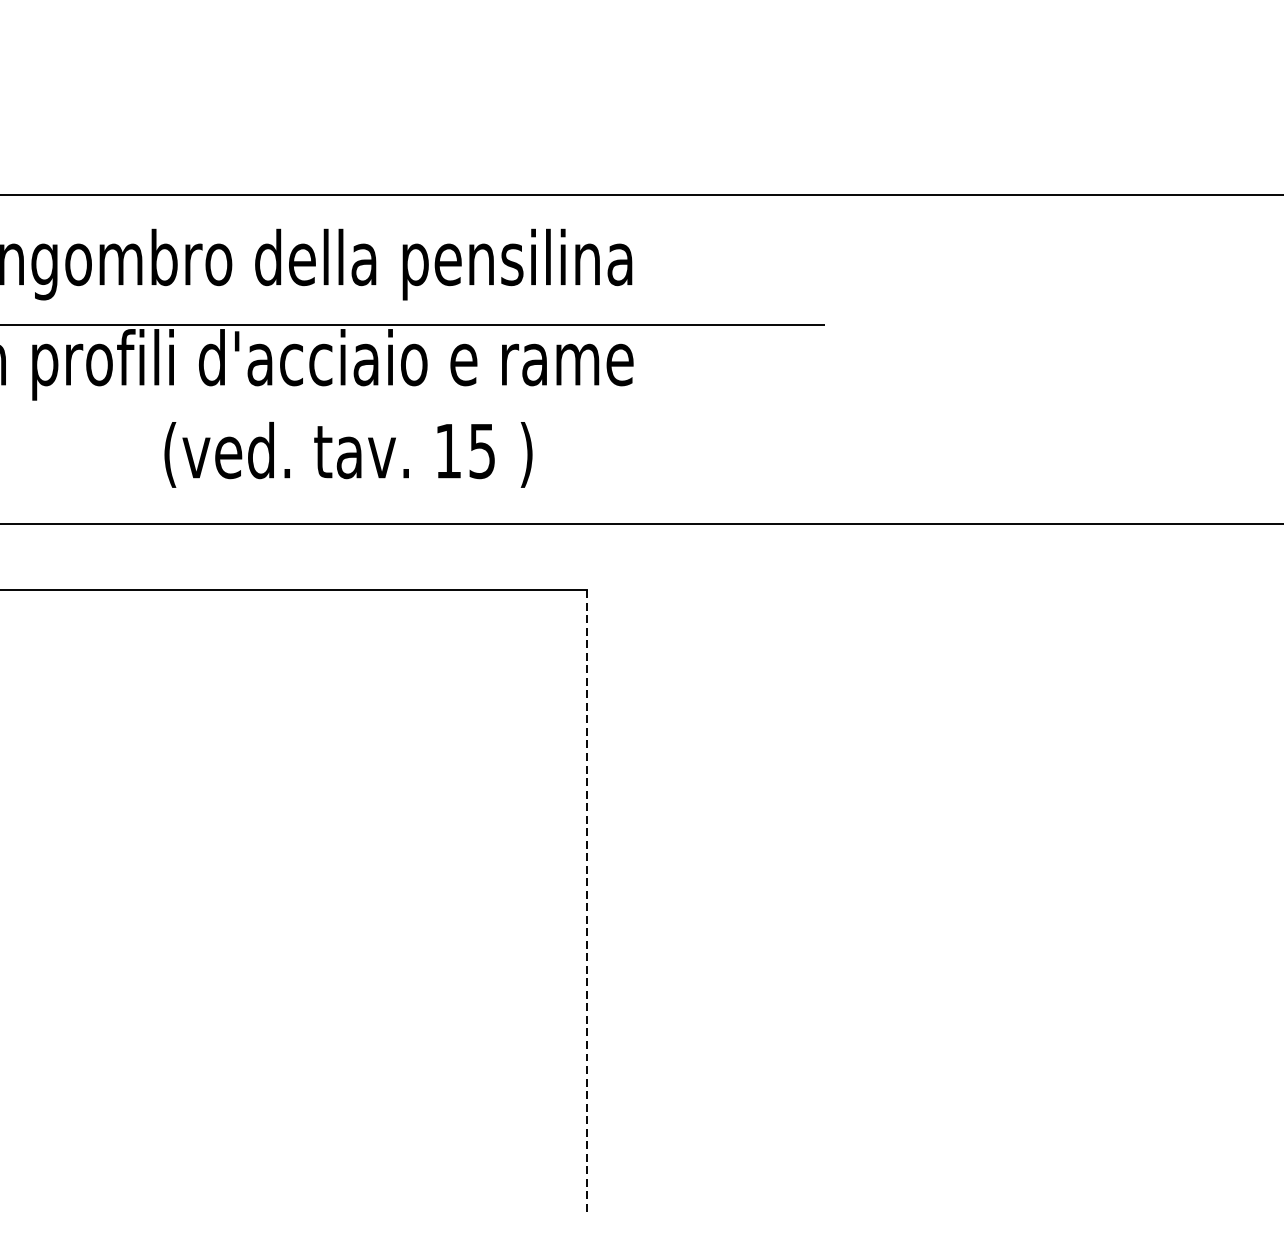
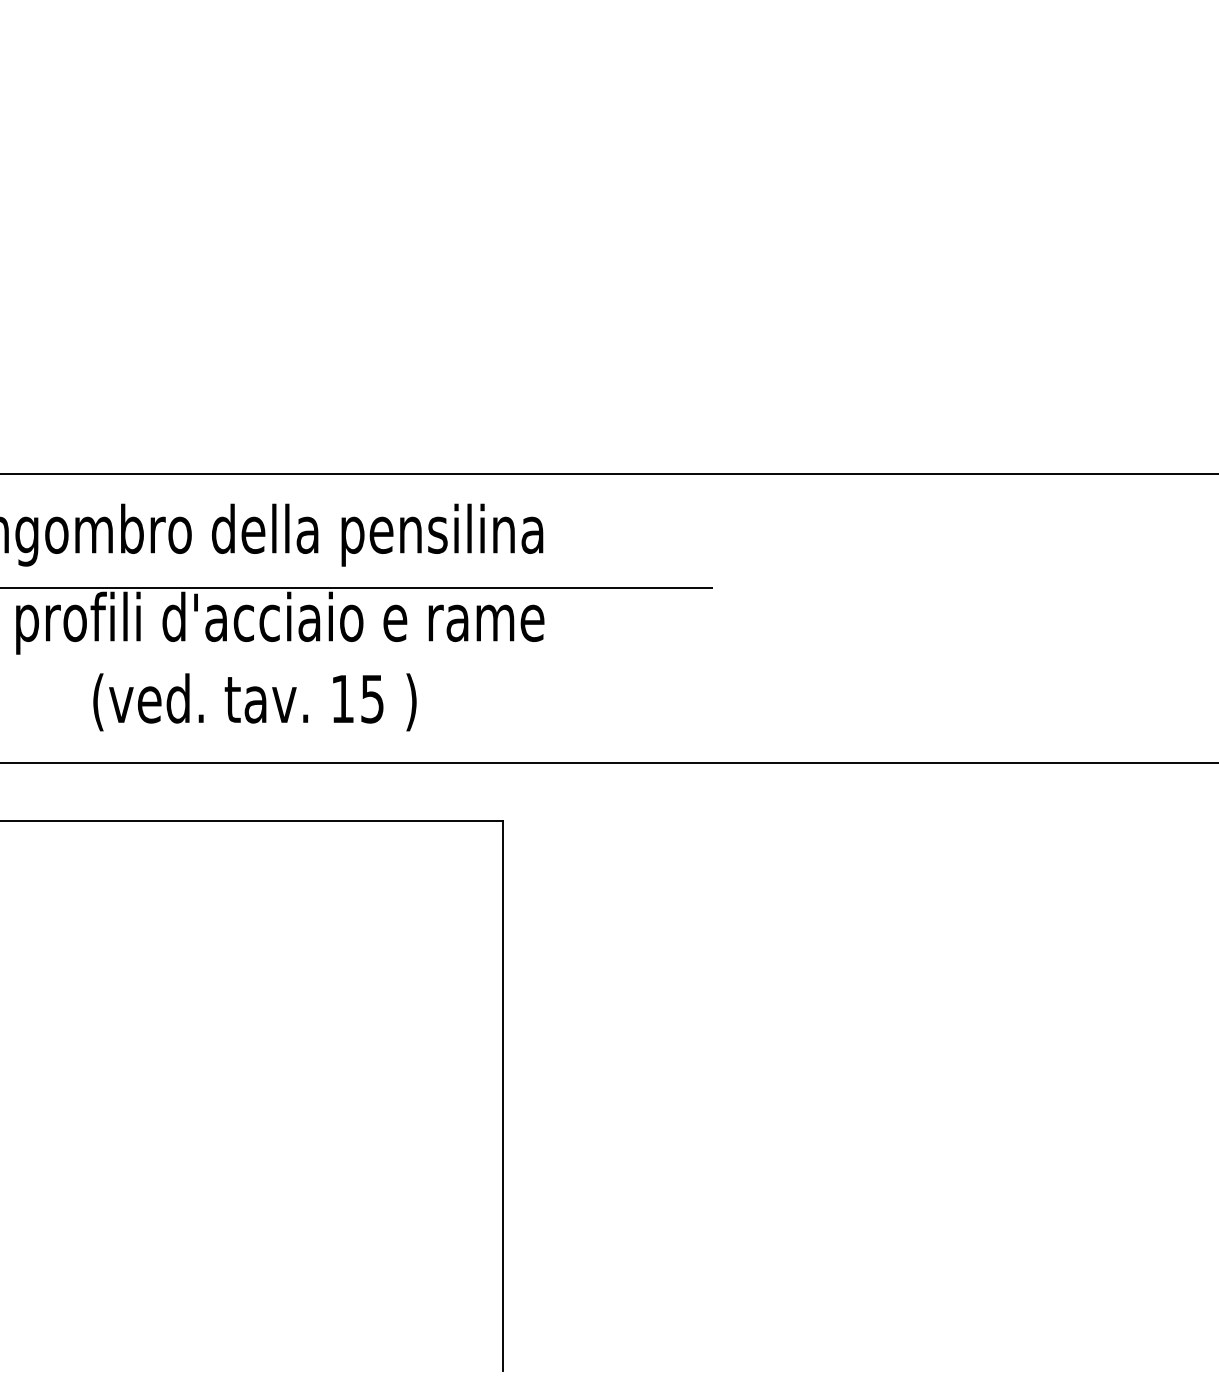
text: (347, 455) -> (254, 702), moved
line: (587, 903) -> (503, 1096), dashed -> solid

